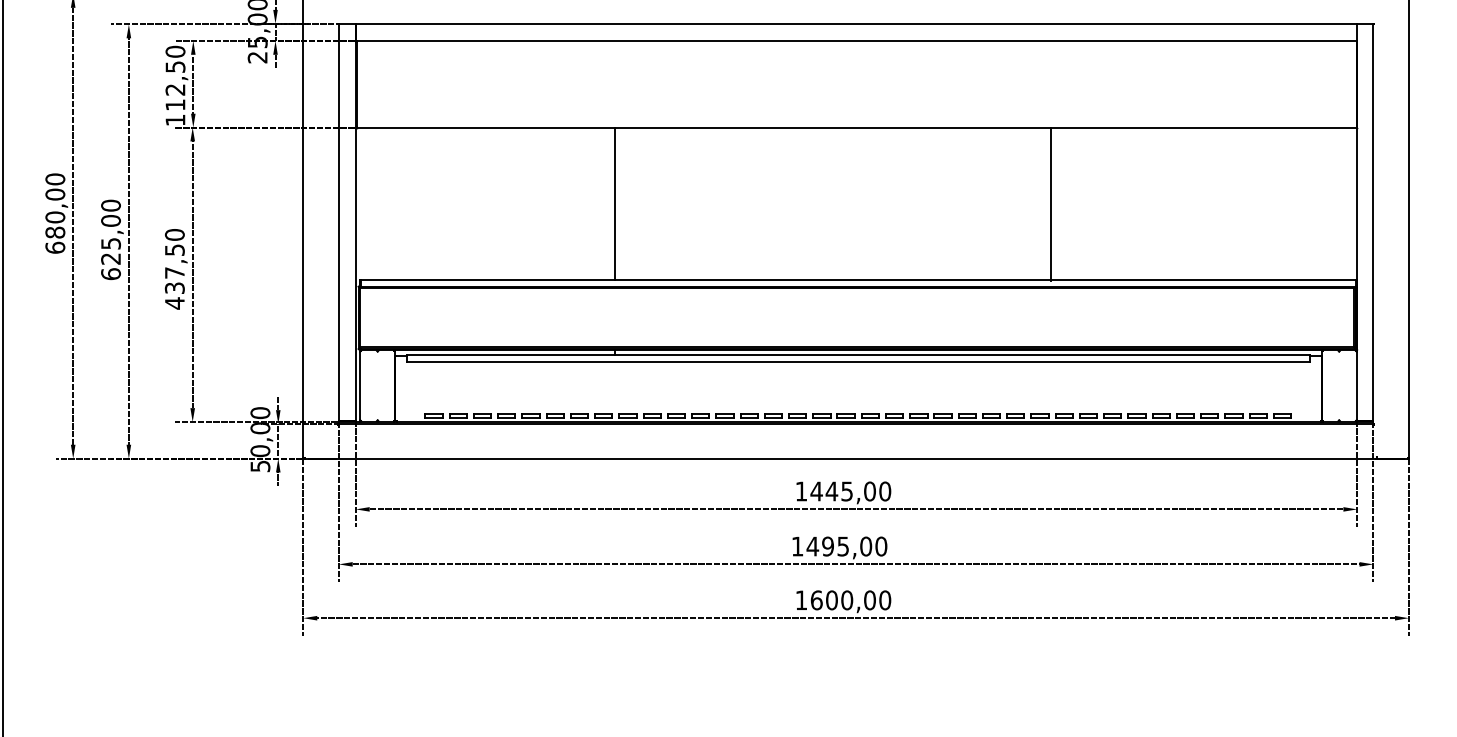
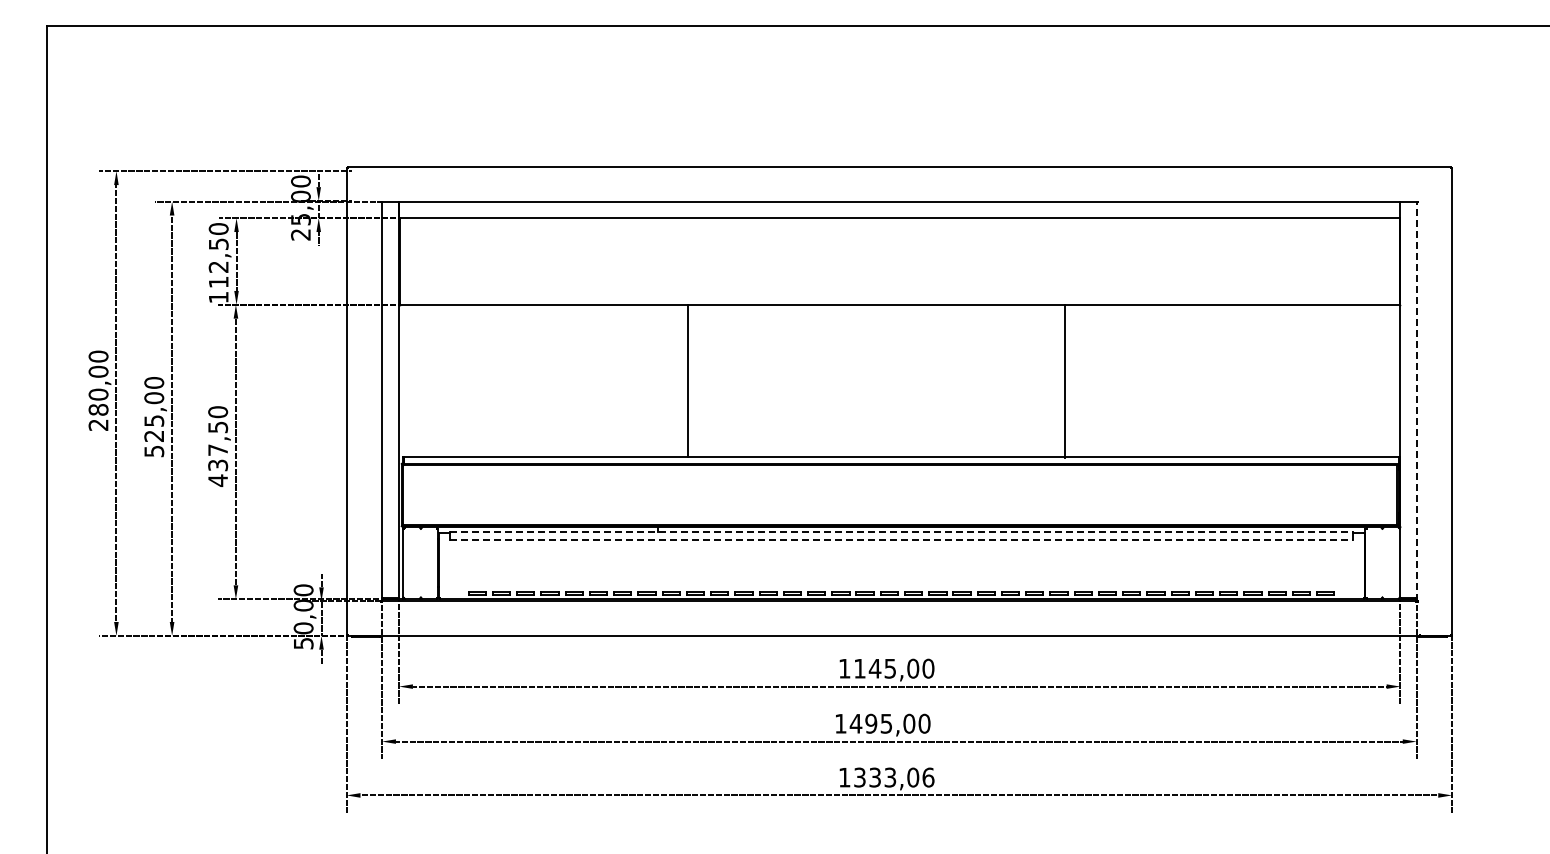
line: (615, 203) -> (688, 380), moved
line: (1051, 204) -> (1065, 381), moved
line: (1373, 224) -> (1416, 401), solid -> dashed
text: (55, 247) -> (98, 424), 680,00 -> 280,00
text: (111, 274) -> (154, 451), 625,00 -> 525,00
line: (858, 355) -> (901, 532), solid -> dashed
line: (858, 362) -> (901, 539), solid -> dashed
text: (816, 491) -> (859, 668), 1445,00 -> 1145,00
text: (851, 600) -> (894, 777), 1600,00 -> 1333,06

